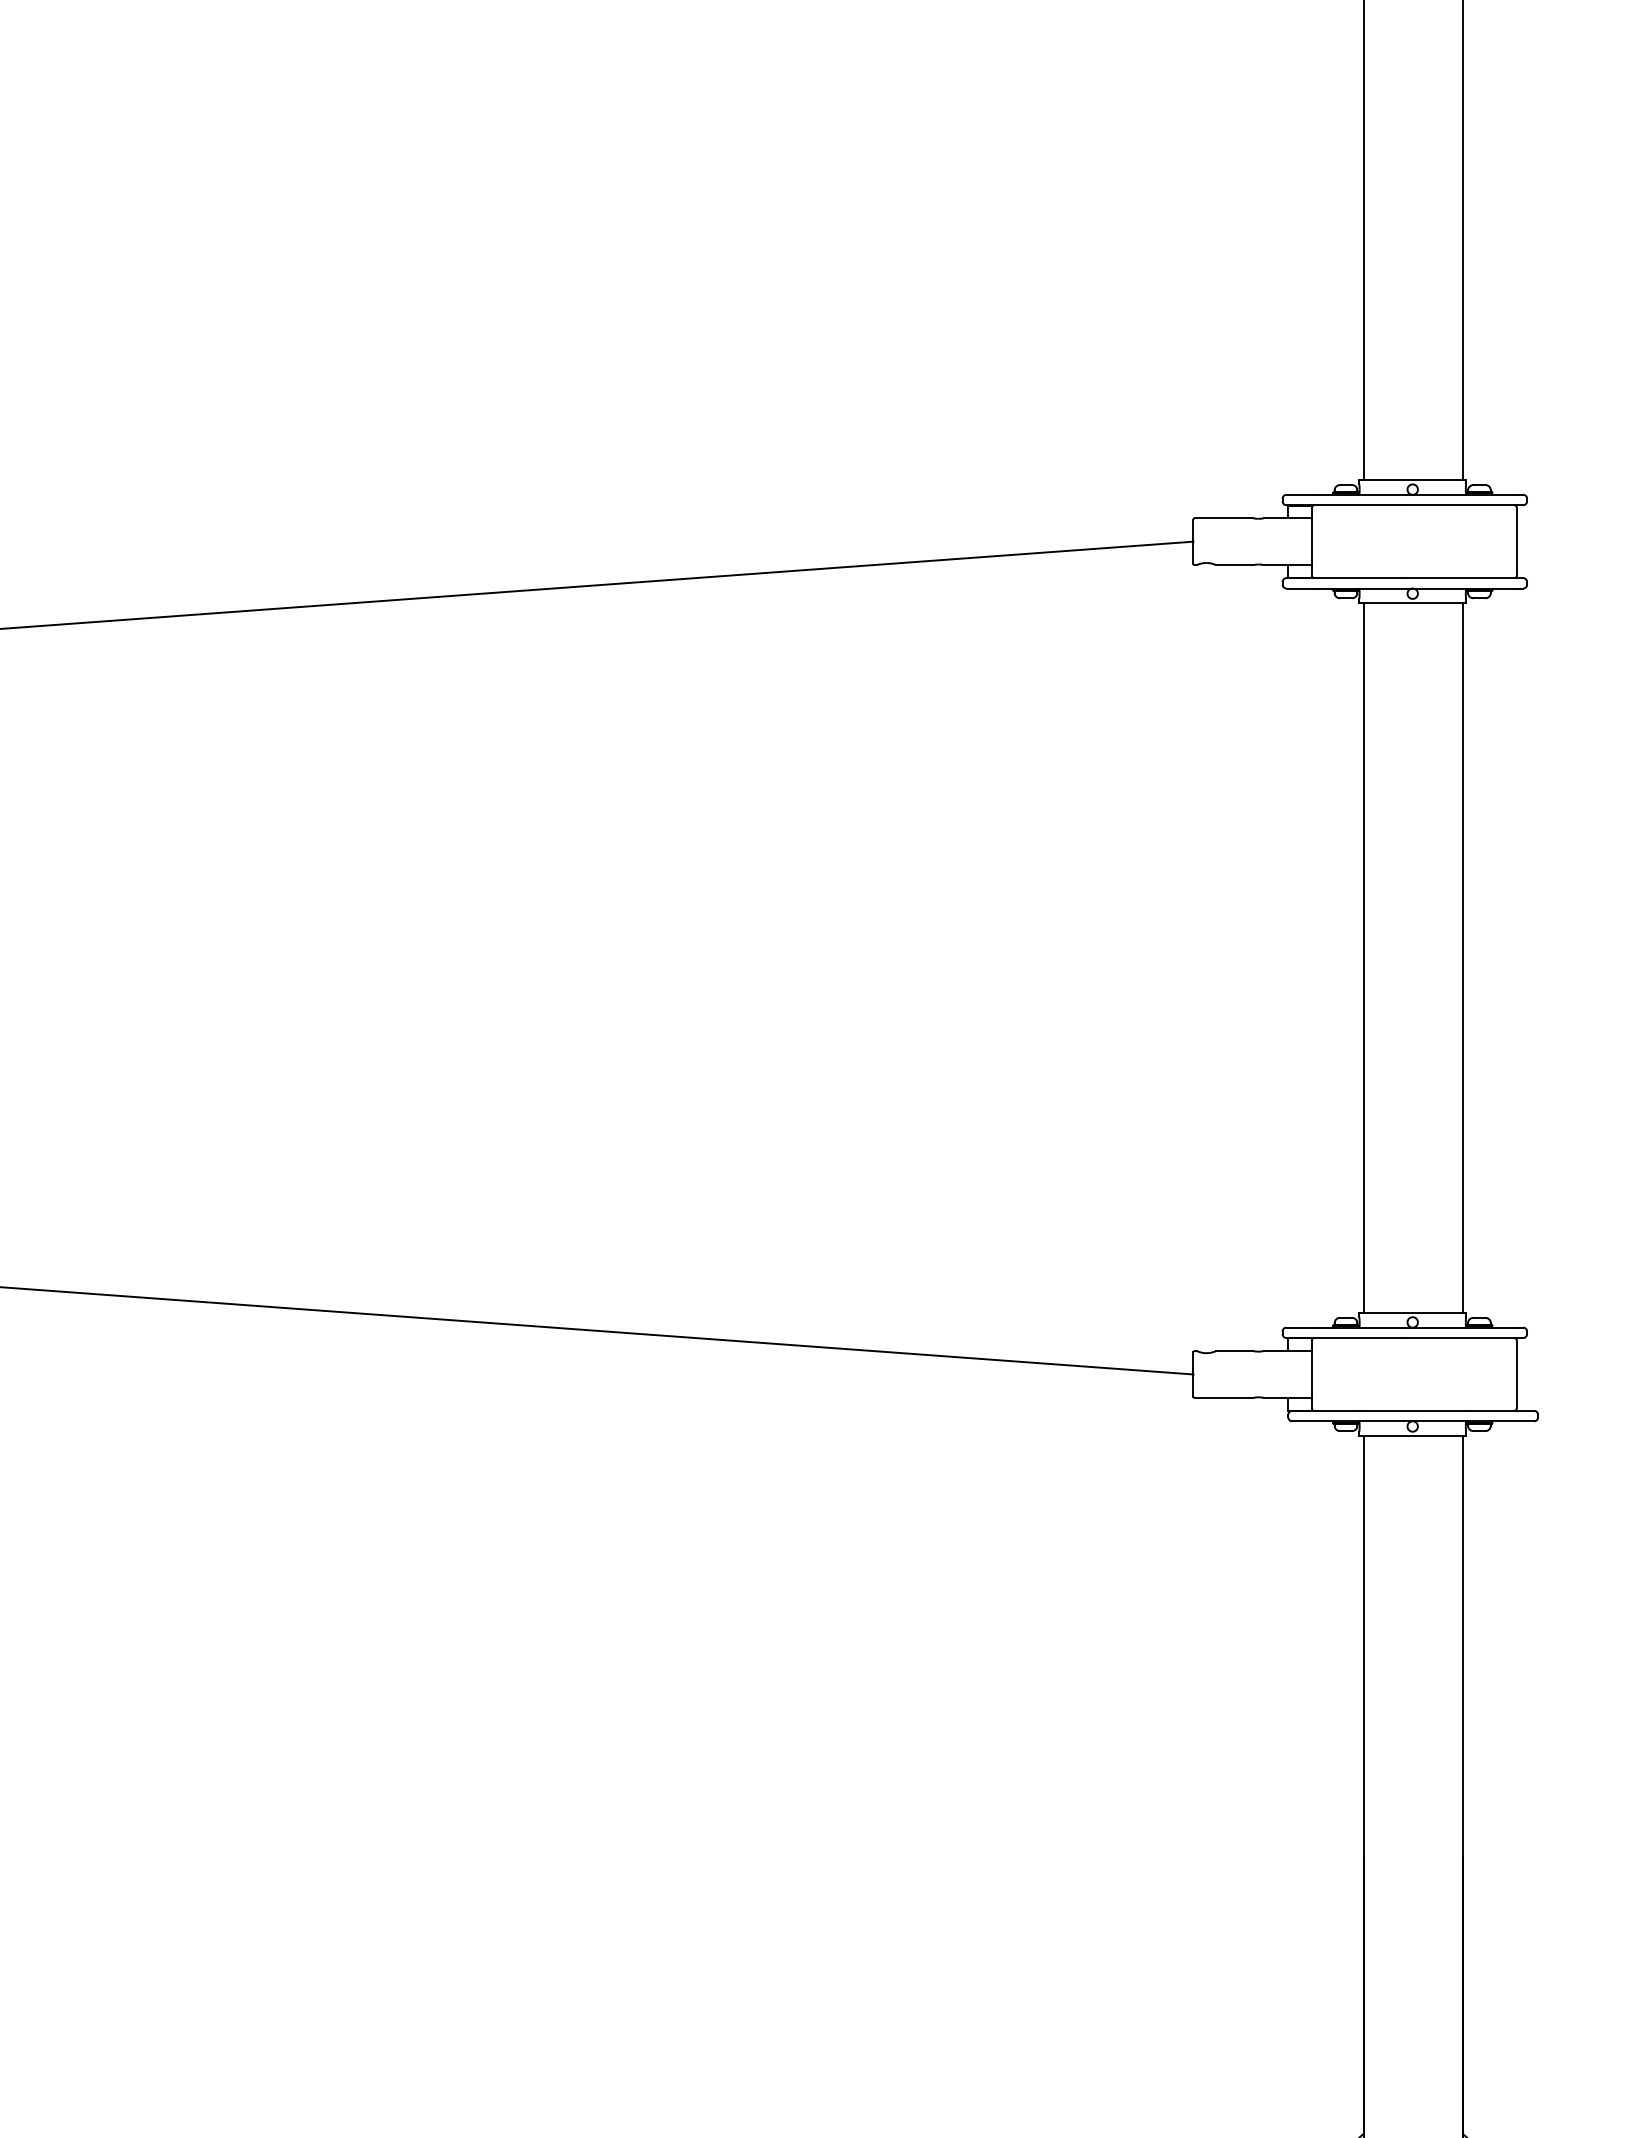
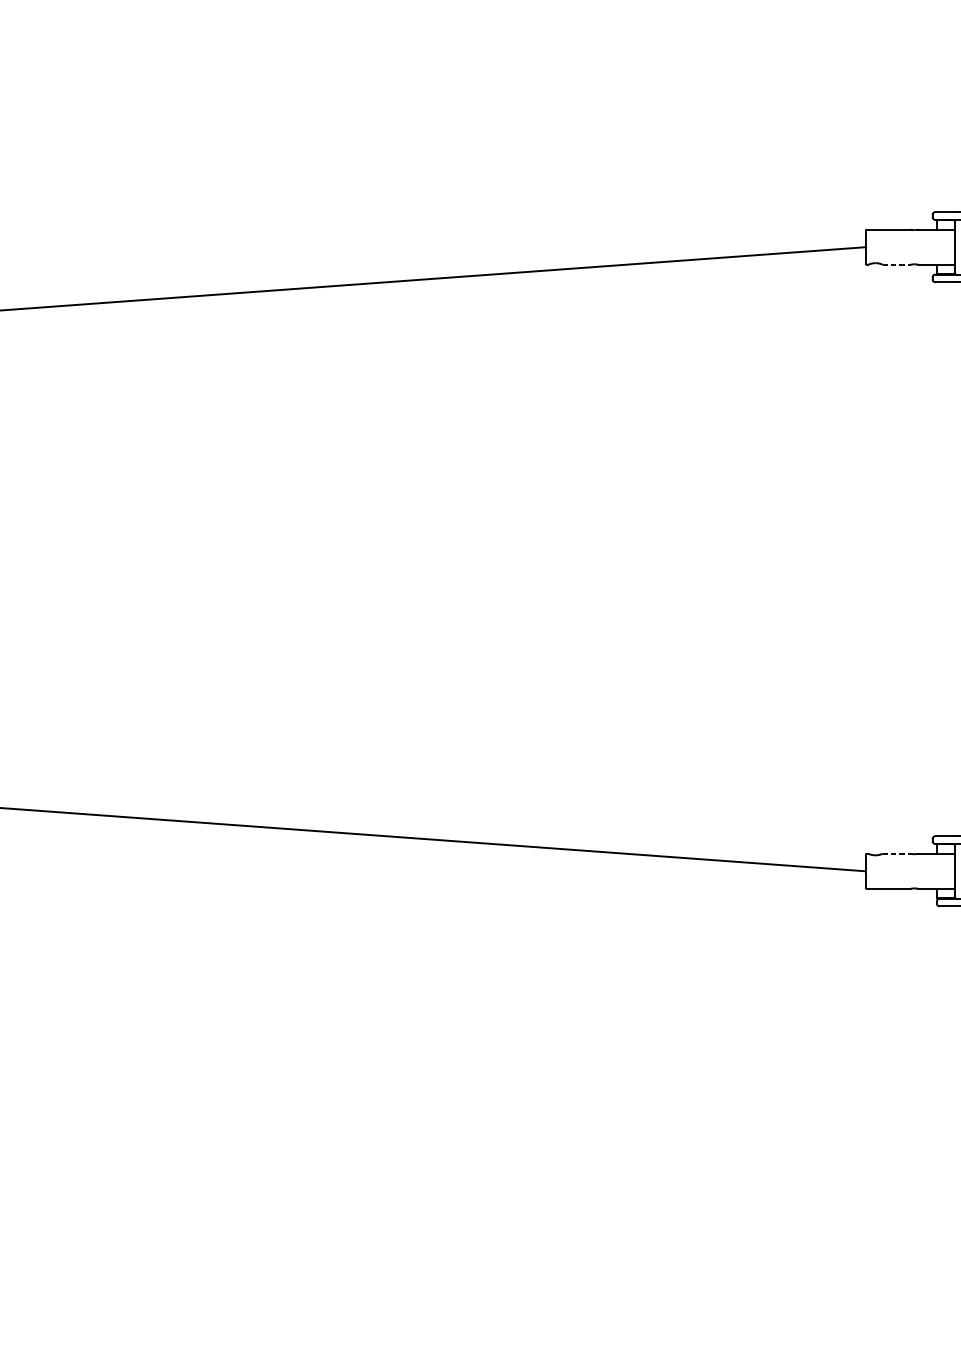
line: (1234, 565) -> (896, 265), solid -> dashed
line: (1234, 1351) -> (896, 854), solid -> dashed

